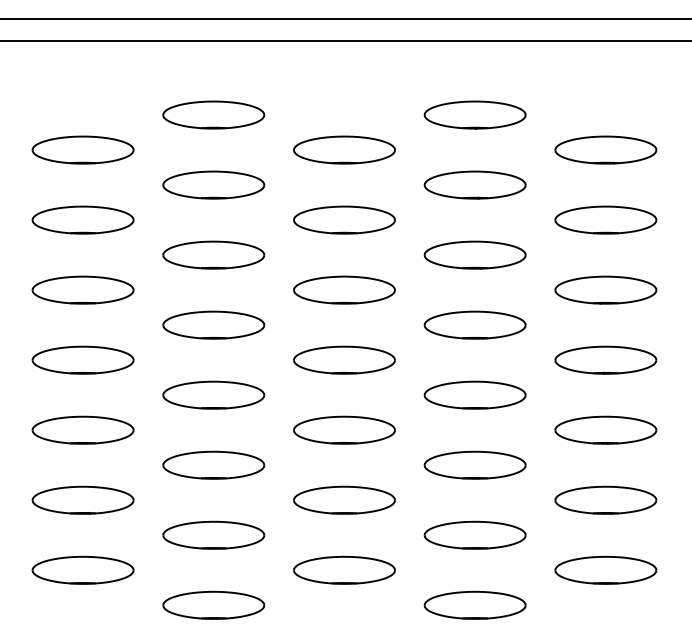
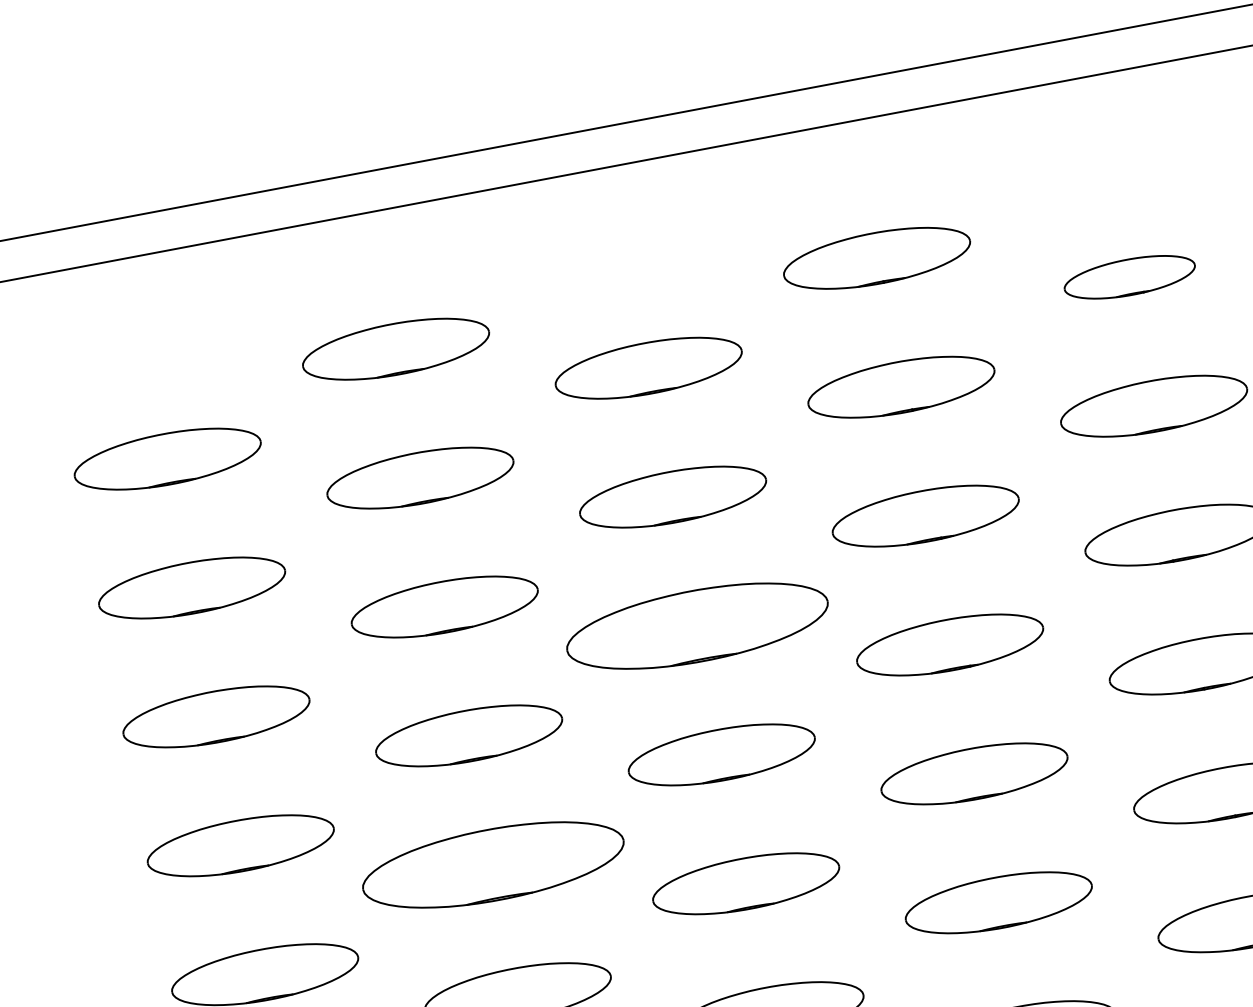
part: (605, 149) -> (1128, 276), size x0.7
part: (344, 289) -> (697, 624), size x1.4
part: (213, 394) -> (492, 863), size x1.4

